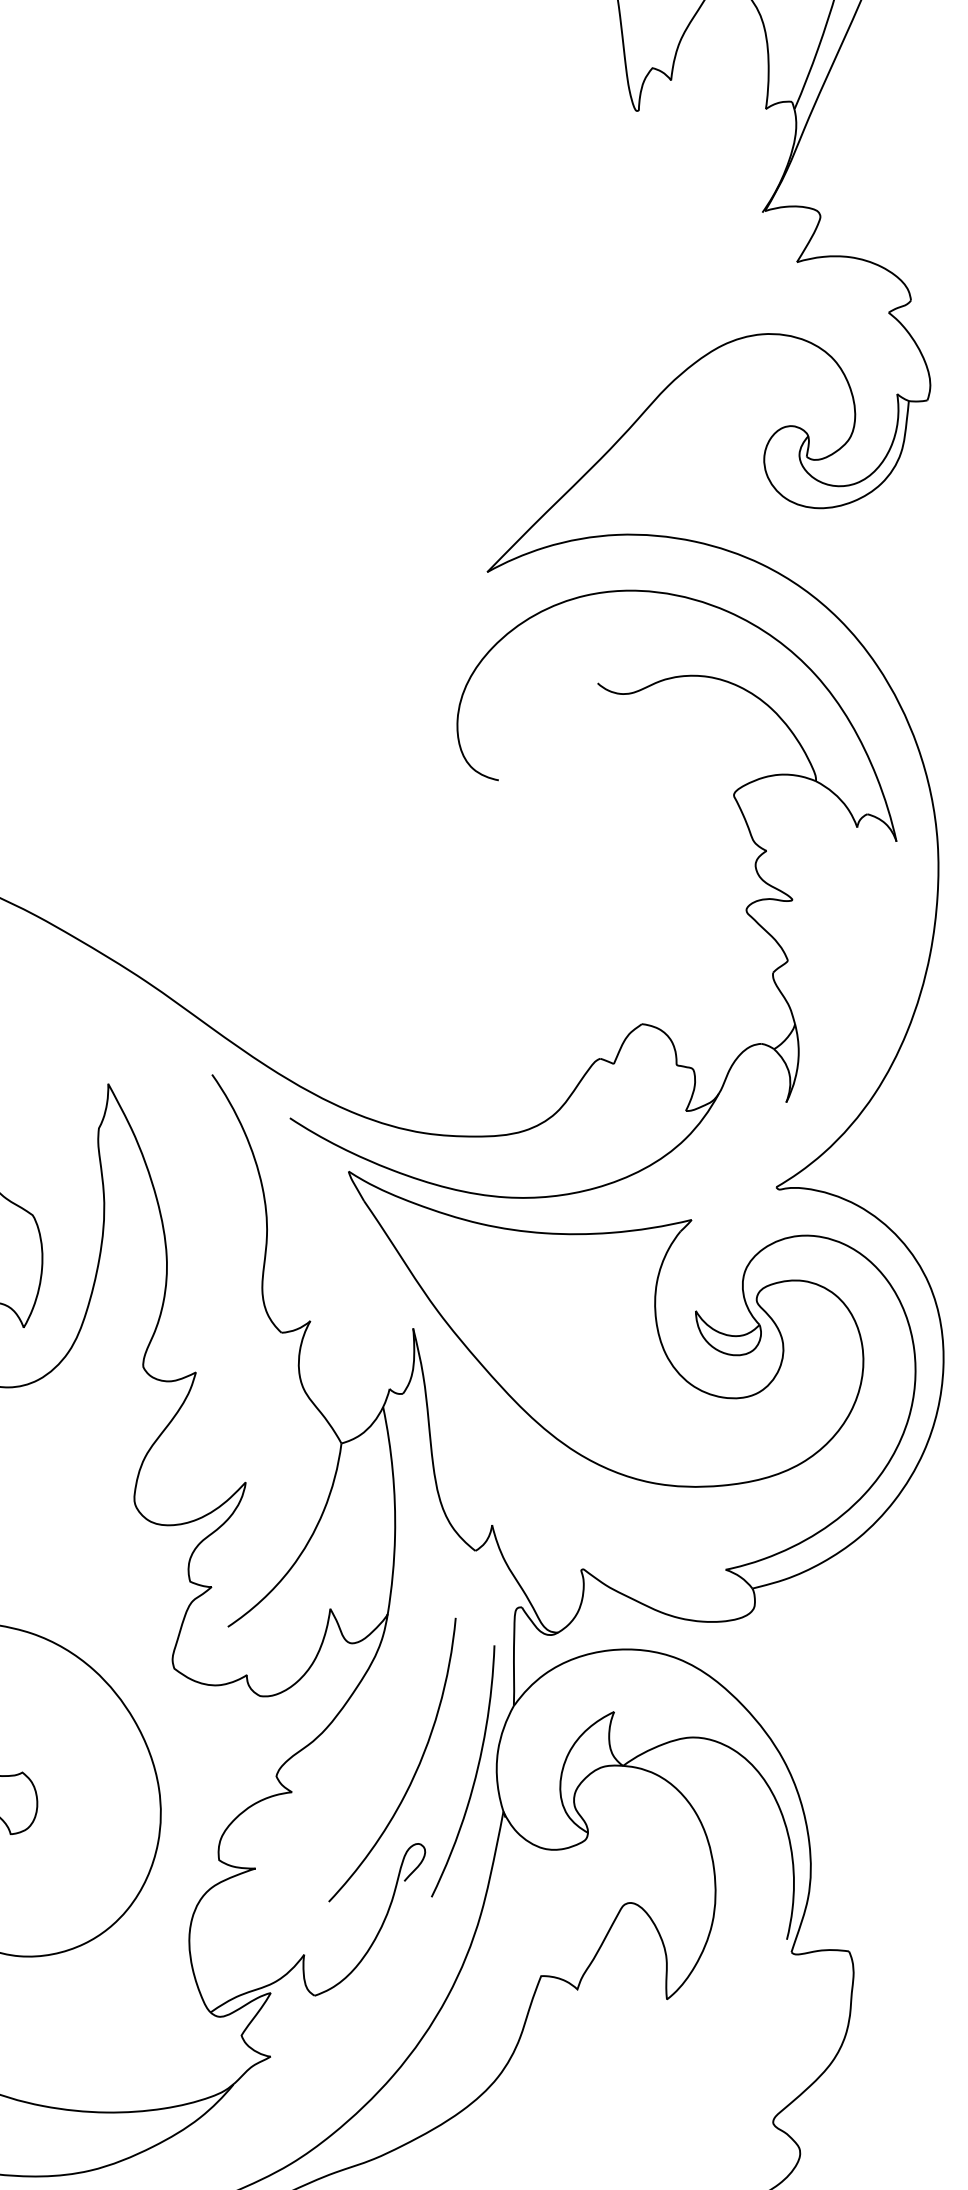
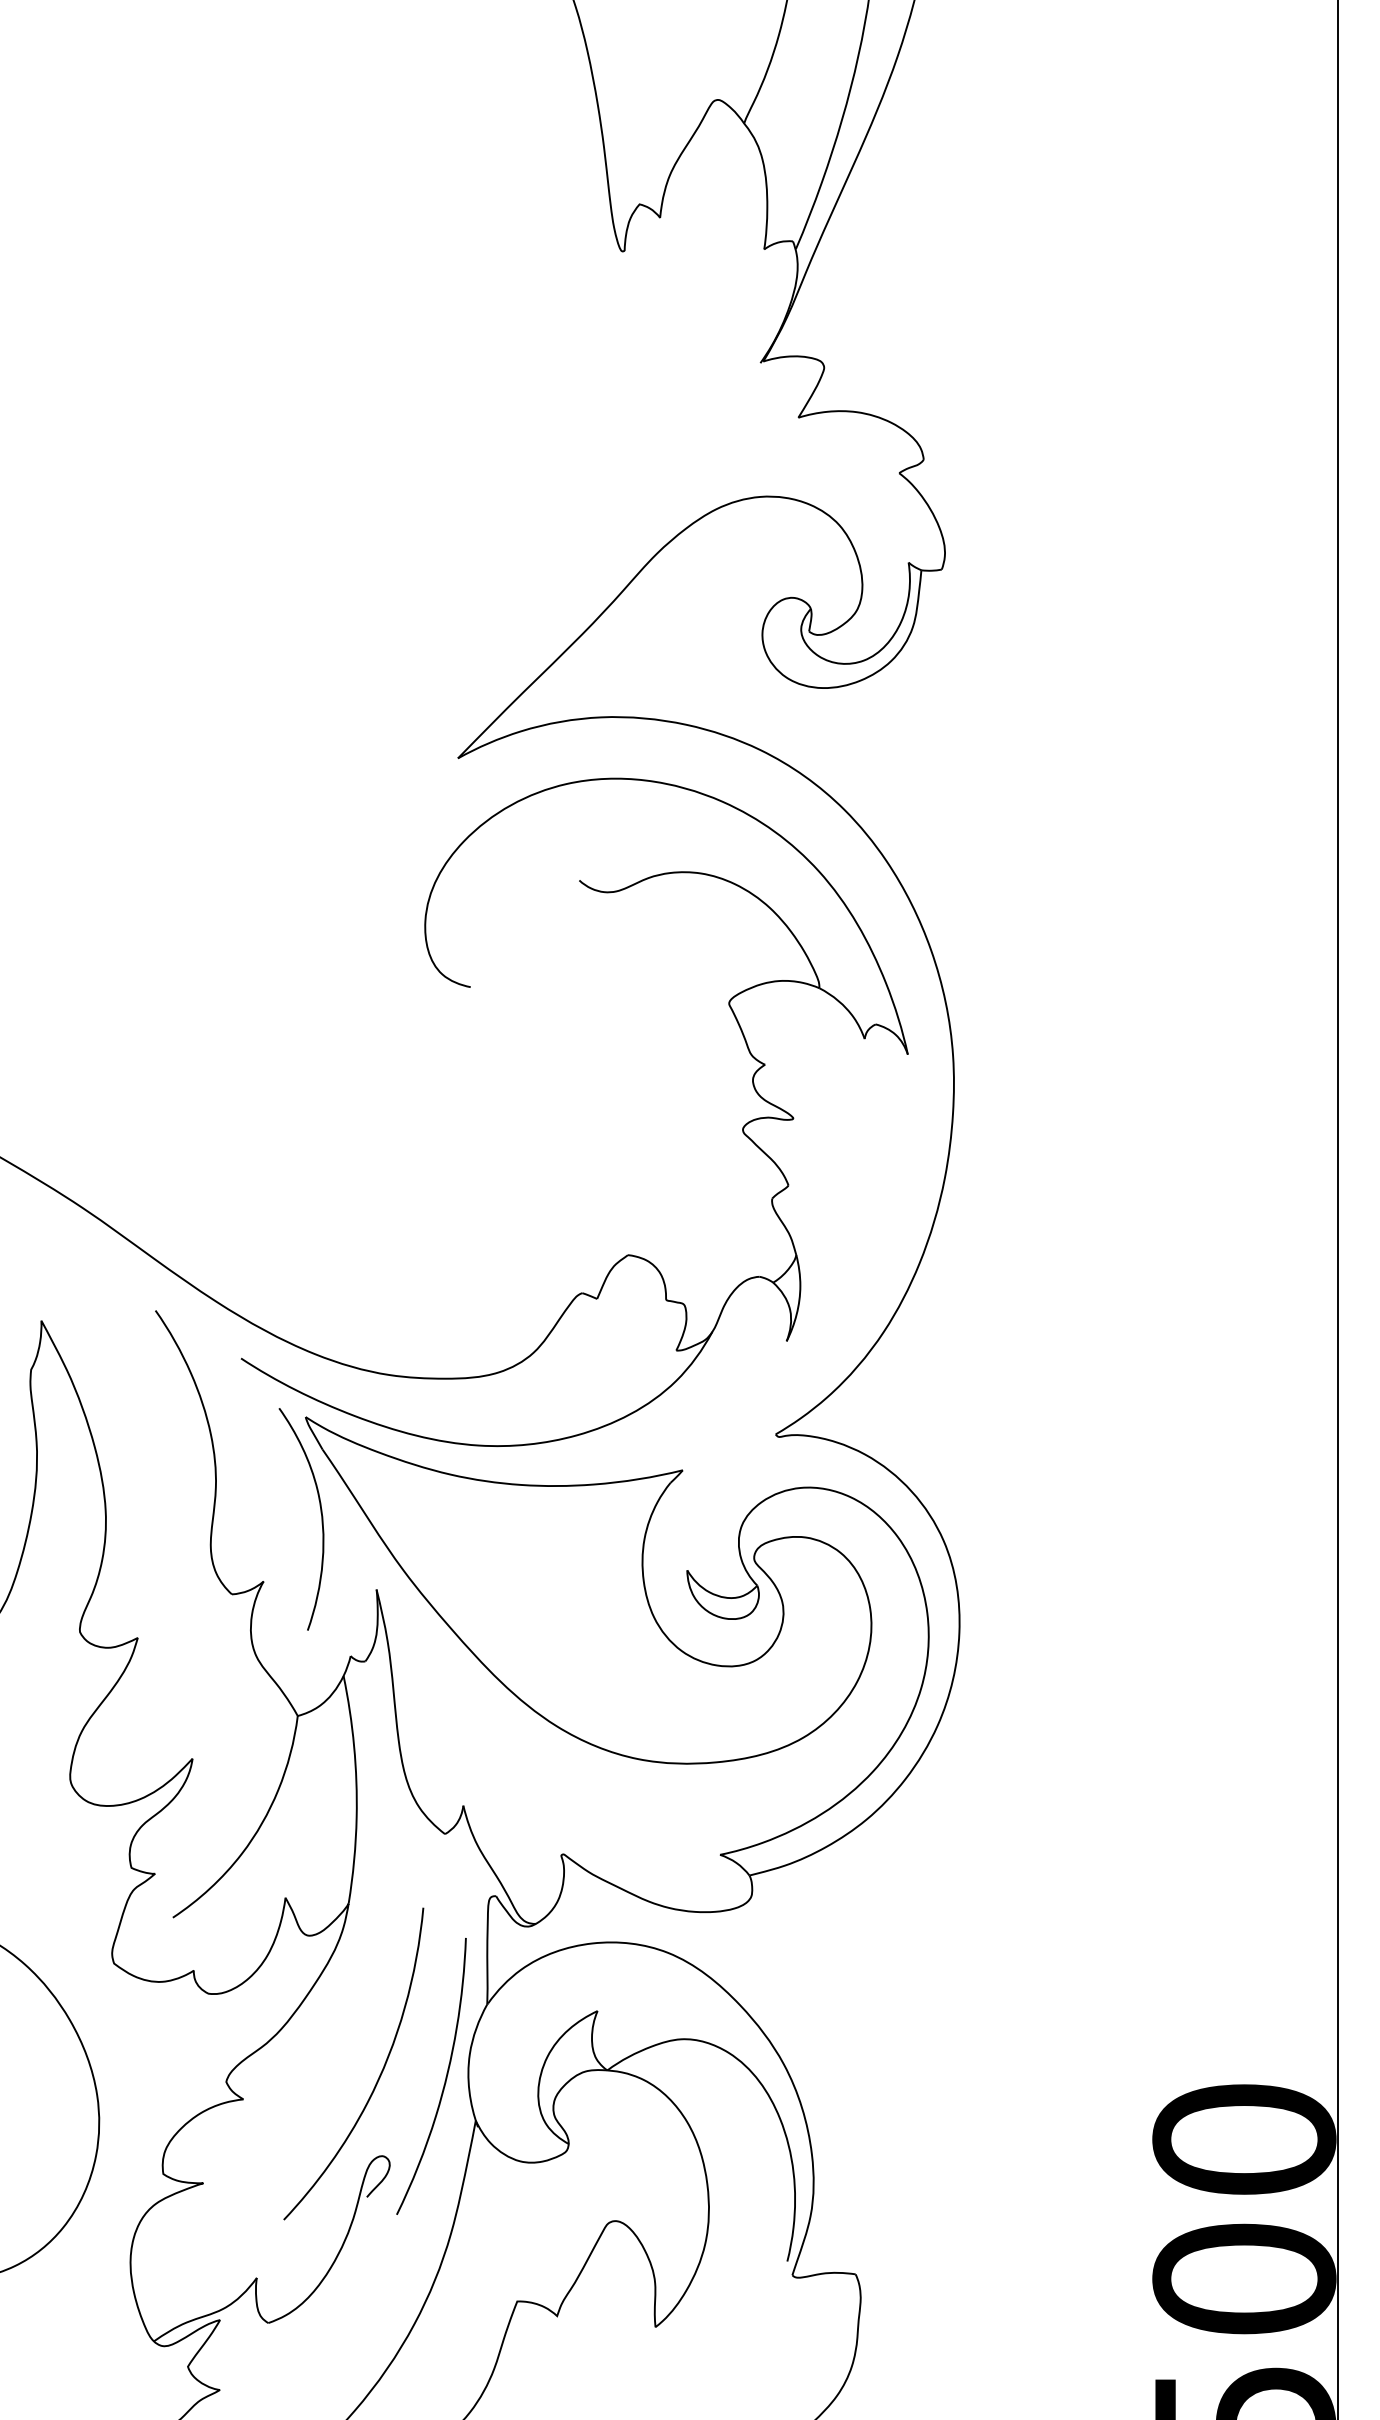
curve: (362, 1259) -> (320, 1513), added

